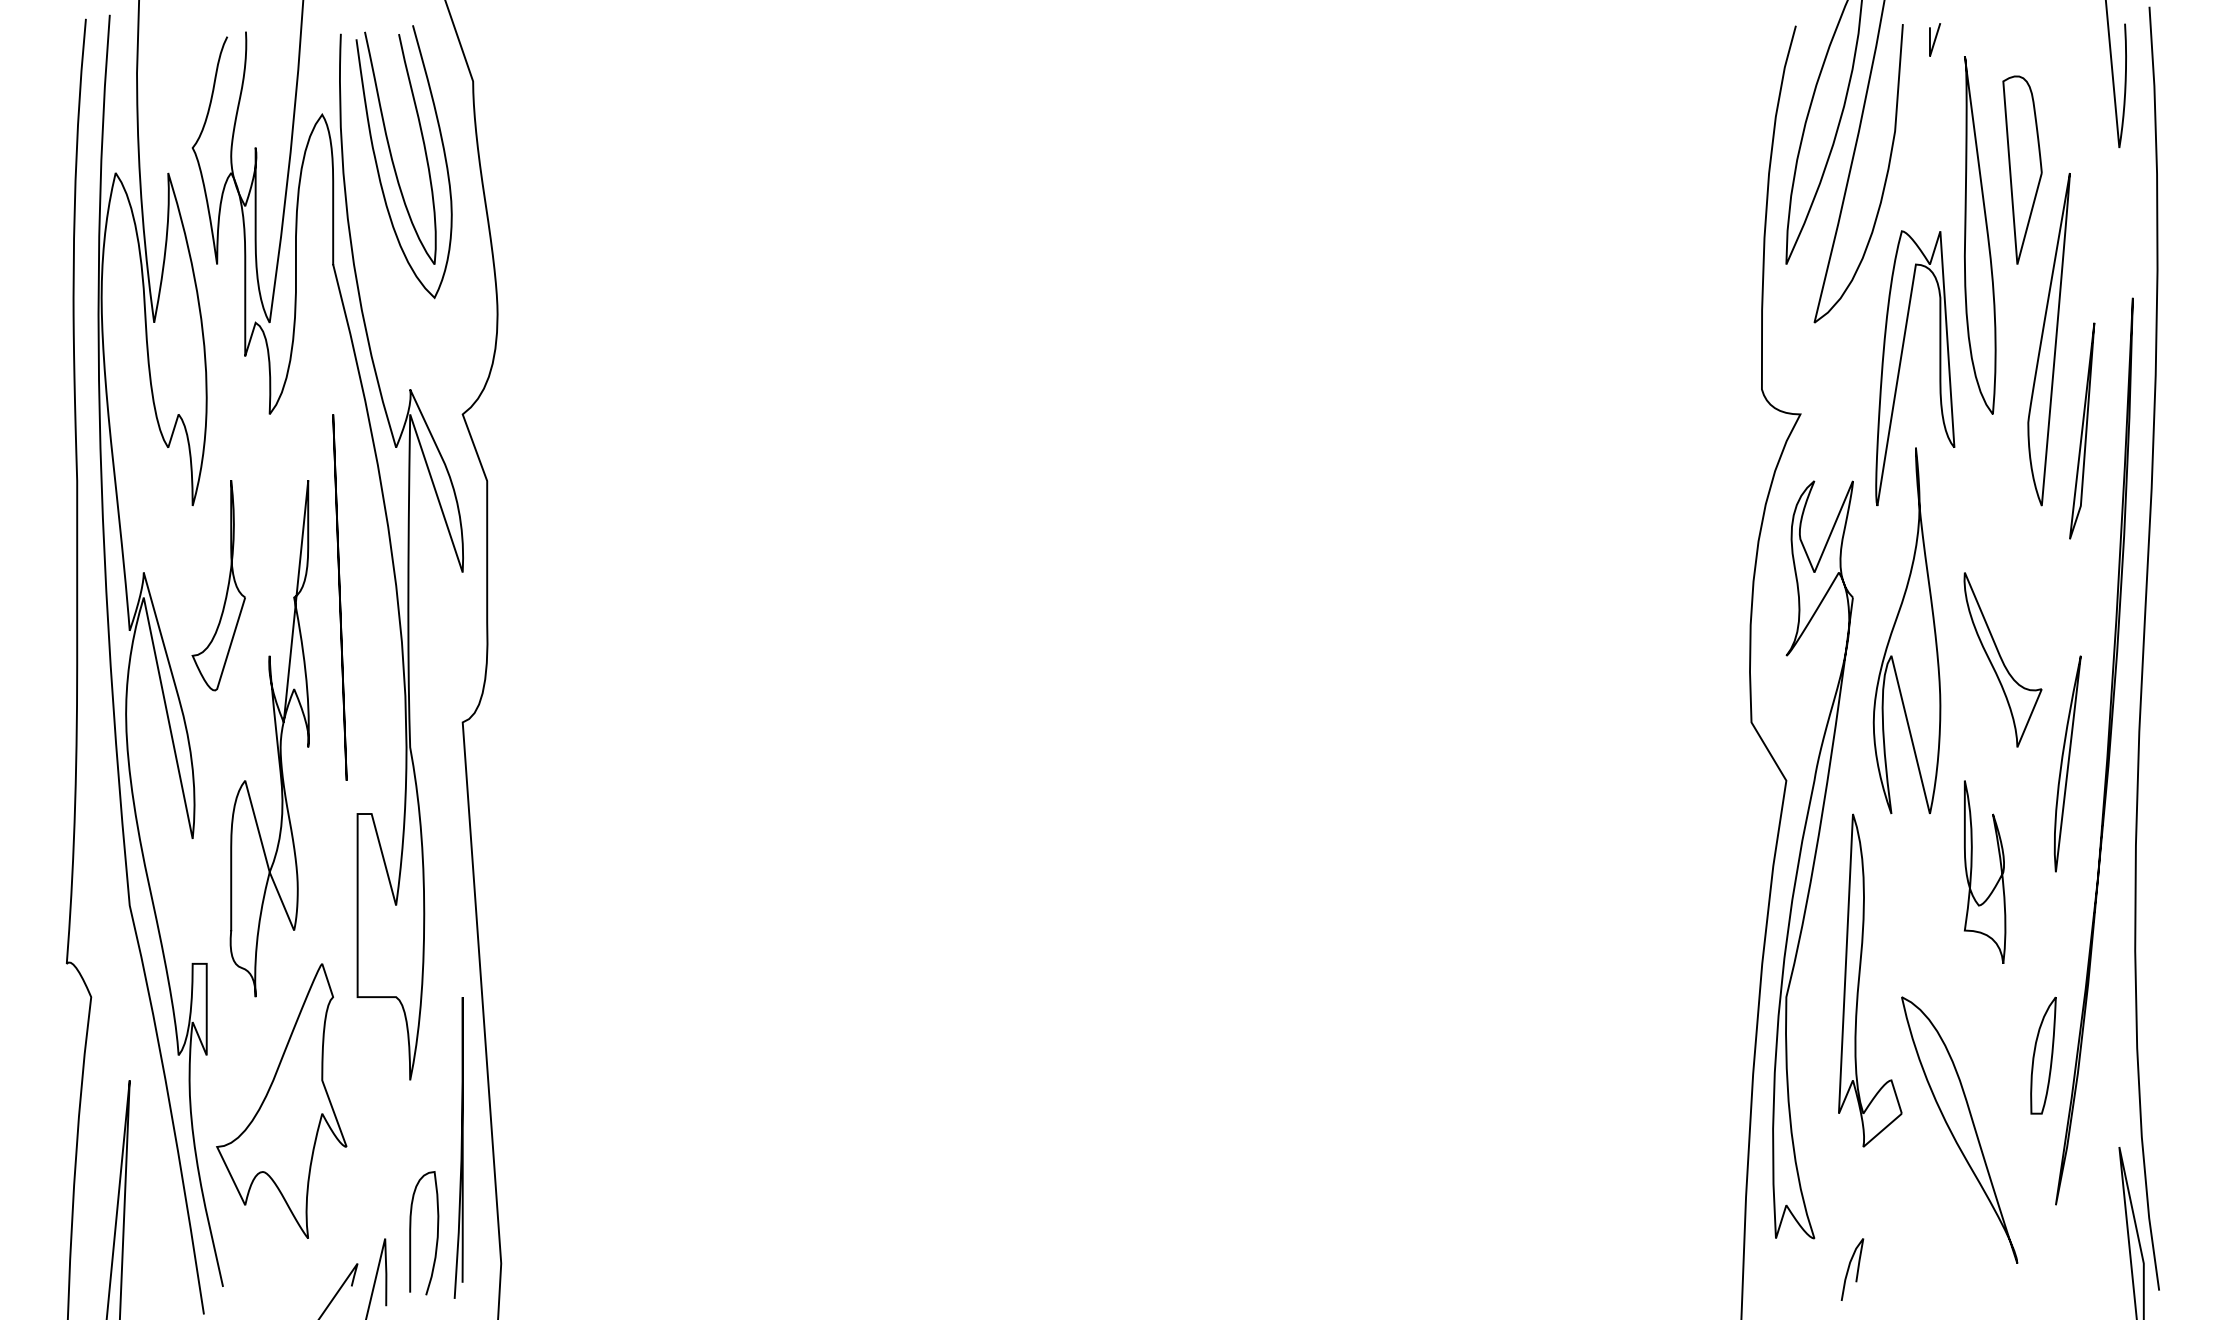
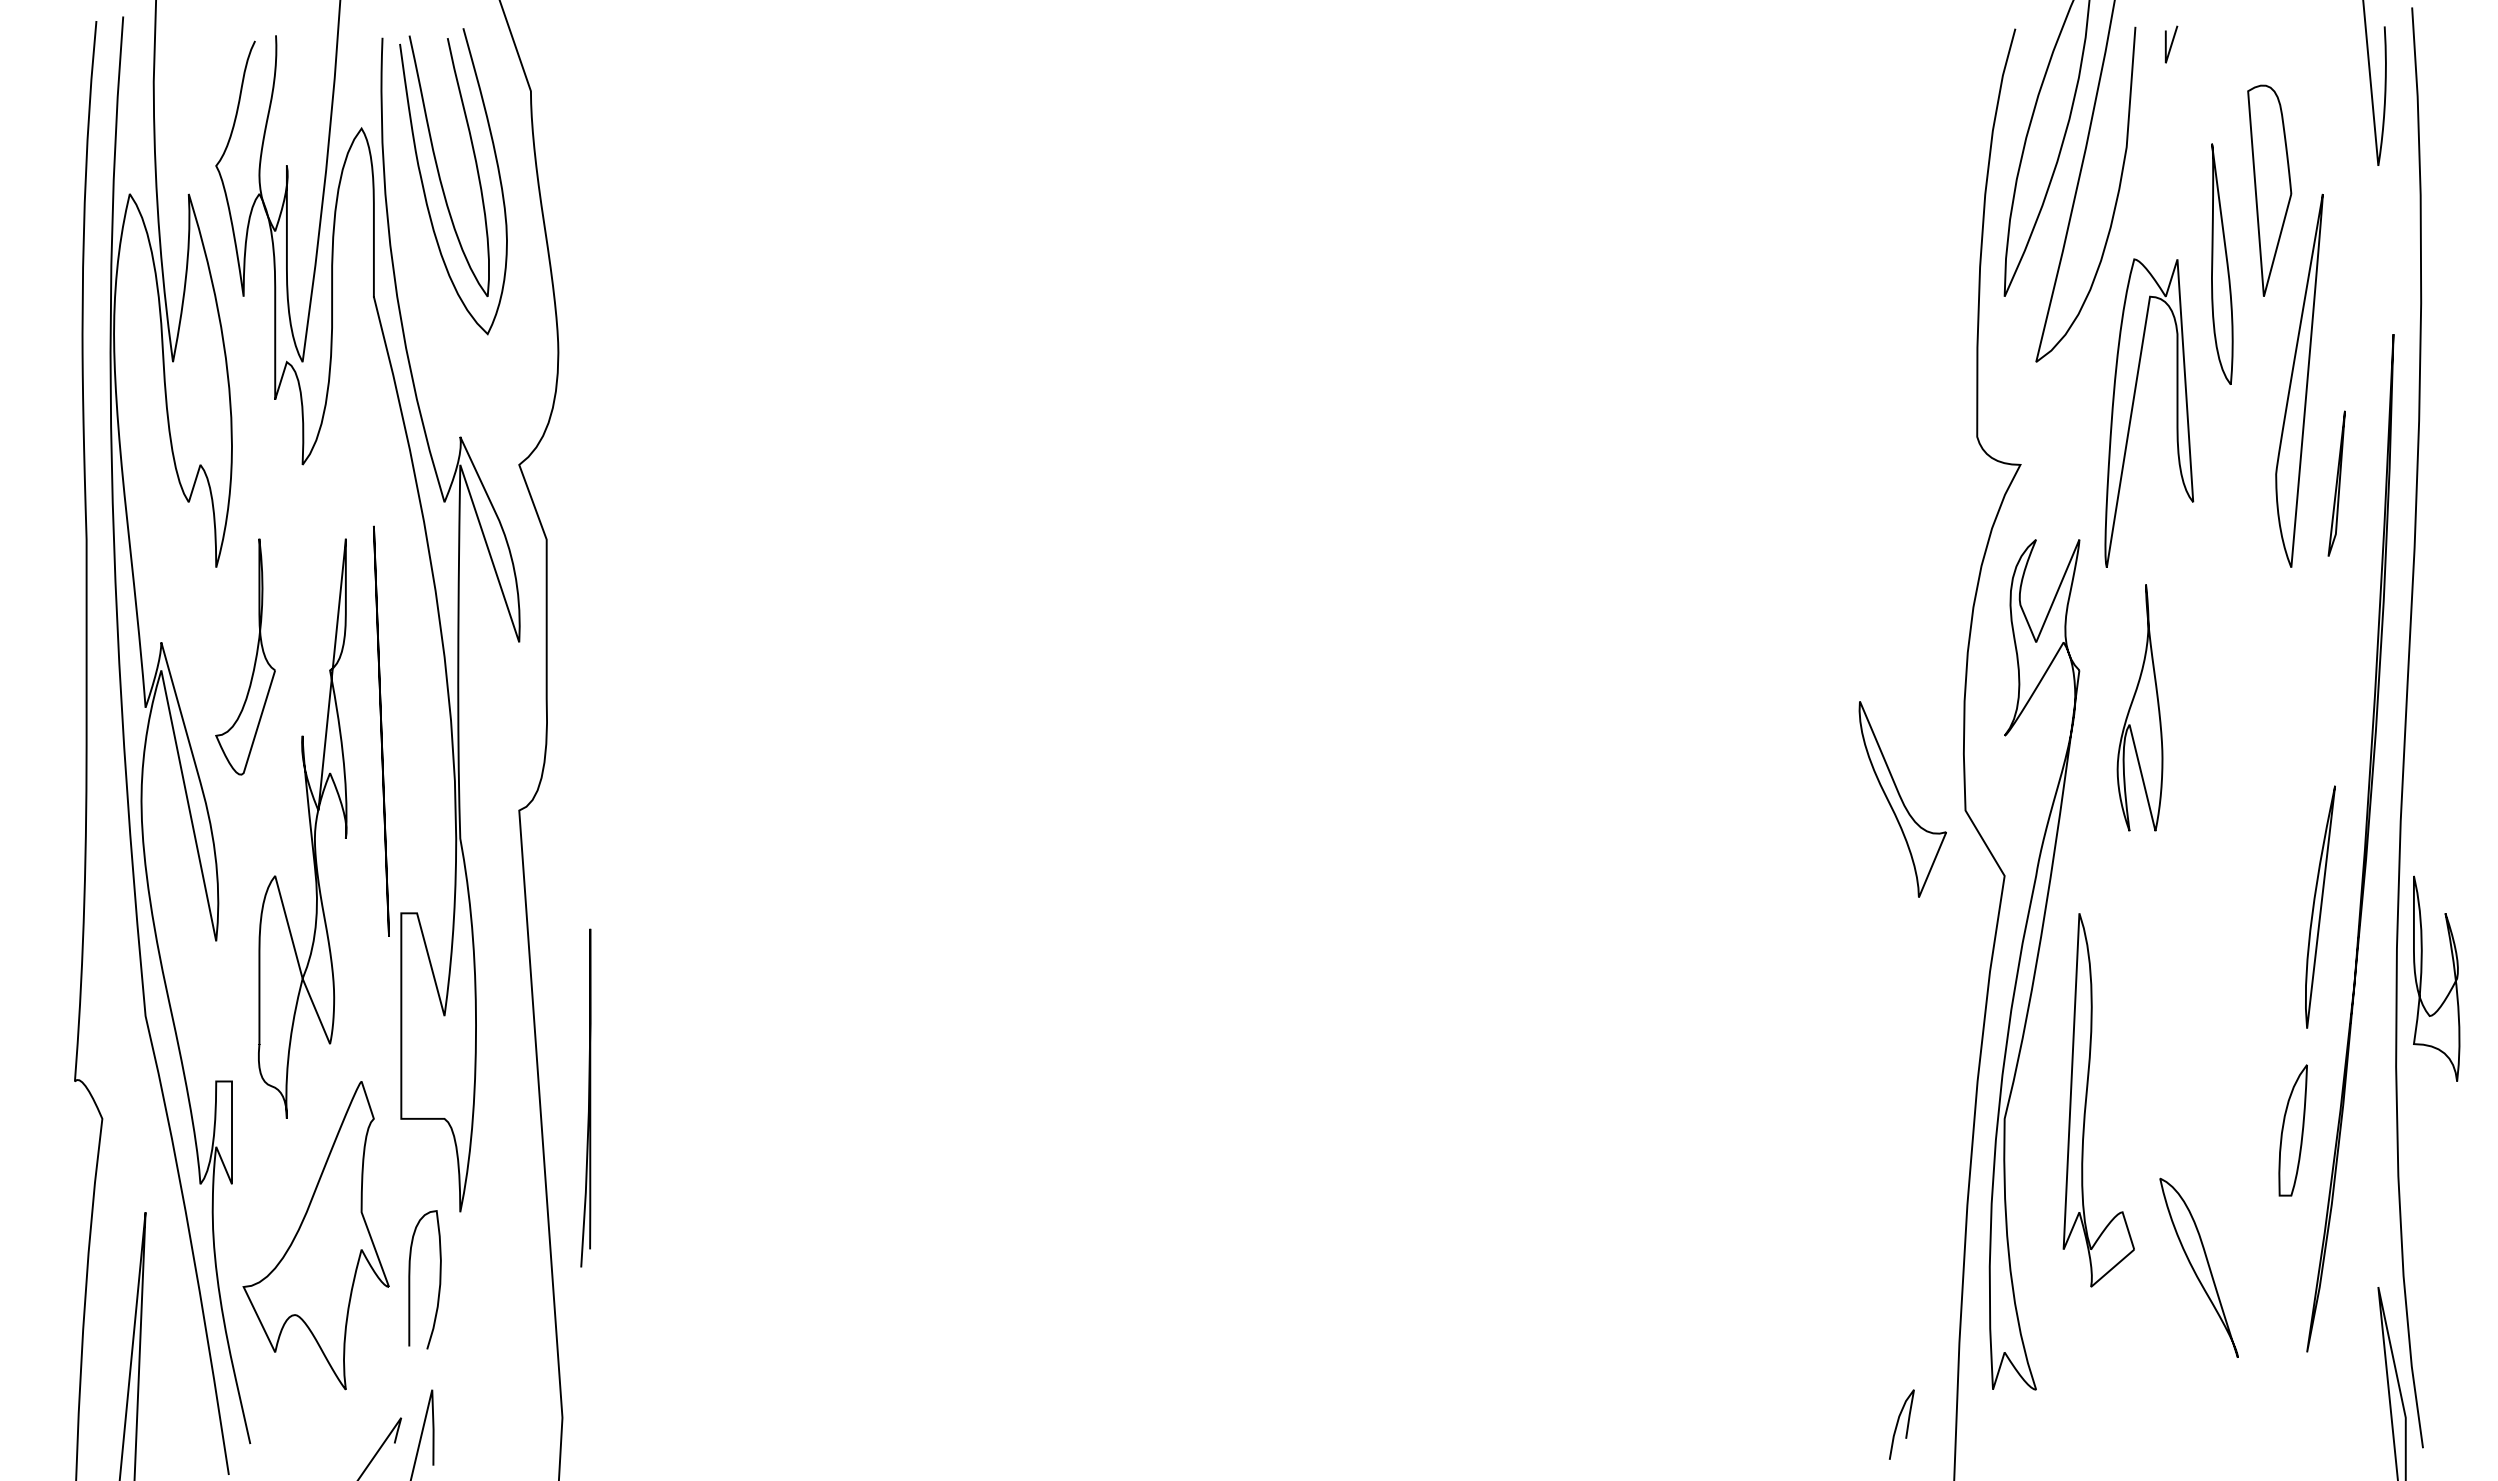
part: (1980, 235) -> (2222, 264), size x0.6
part: (2082, 430) -> (2336, 483), size x0.6
line: (339, 596) -> (381, 730), moved
part: (1906, 630) -> (2139, 707), size x0.6
part: (2002, 660) -> (1902, 799), moved
part: (2067, 763) -> (2320, 906), moved
part: (1972, 868) -> (2422, 974), moved
part: (2042, 1055) -> (2292, 1130), moved
part: (1959, 1129) -> (2198, 1267), size x0.6
curve: (461, 1147) -> (588, 1097), moved
curve: (411, 1232) -> (410, 1279), moved
curve: (1849, 1268) -> (1898, 1423), moved

